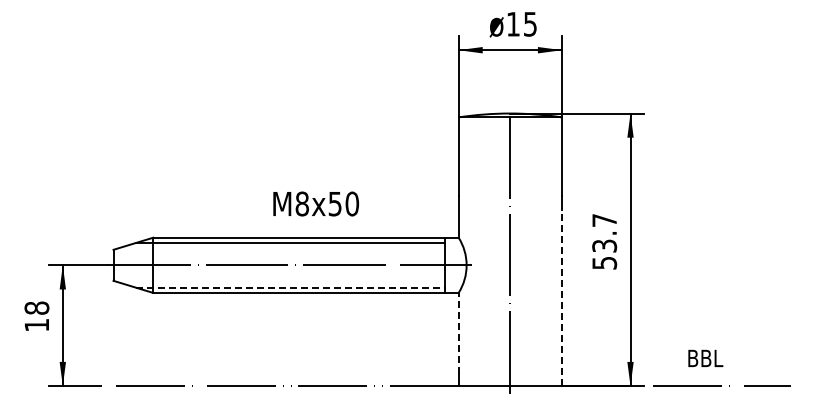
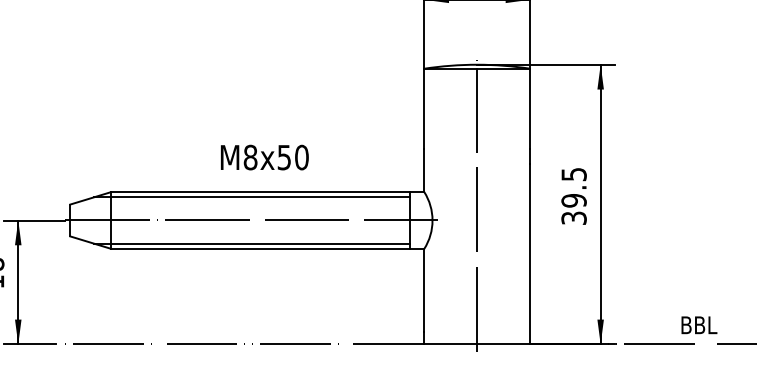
text: (315, 203) -> (264, 157), moved
text: (604, 241) -> (573, 196), 53.7 -> 39.5
line: (290, 287) -> (251, 243), dashed -> solid
line: (562, 297) -> (530, 253), dashed -> solid
line: (458, 333) -> (424, 290), dashed -> solid
text: (705, 357) -> (699, 324), moved

